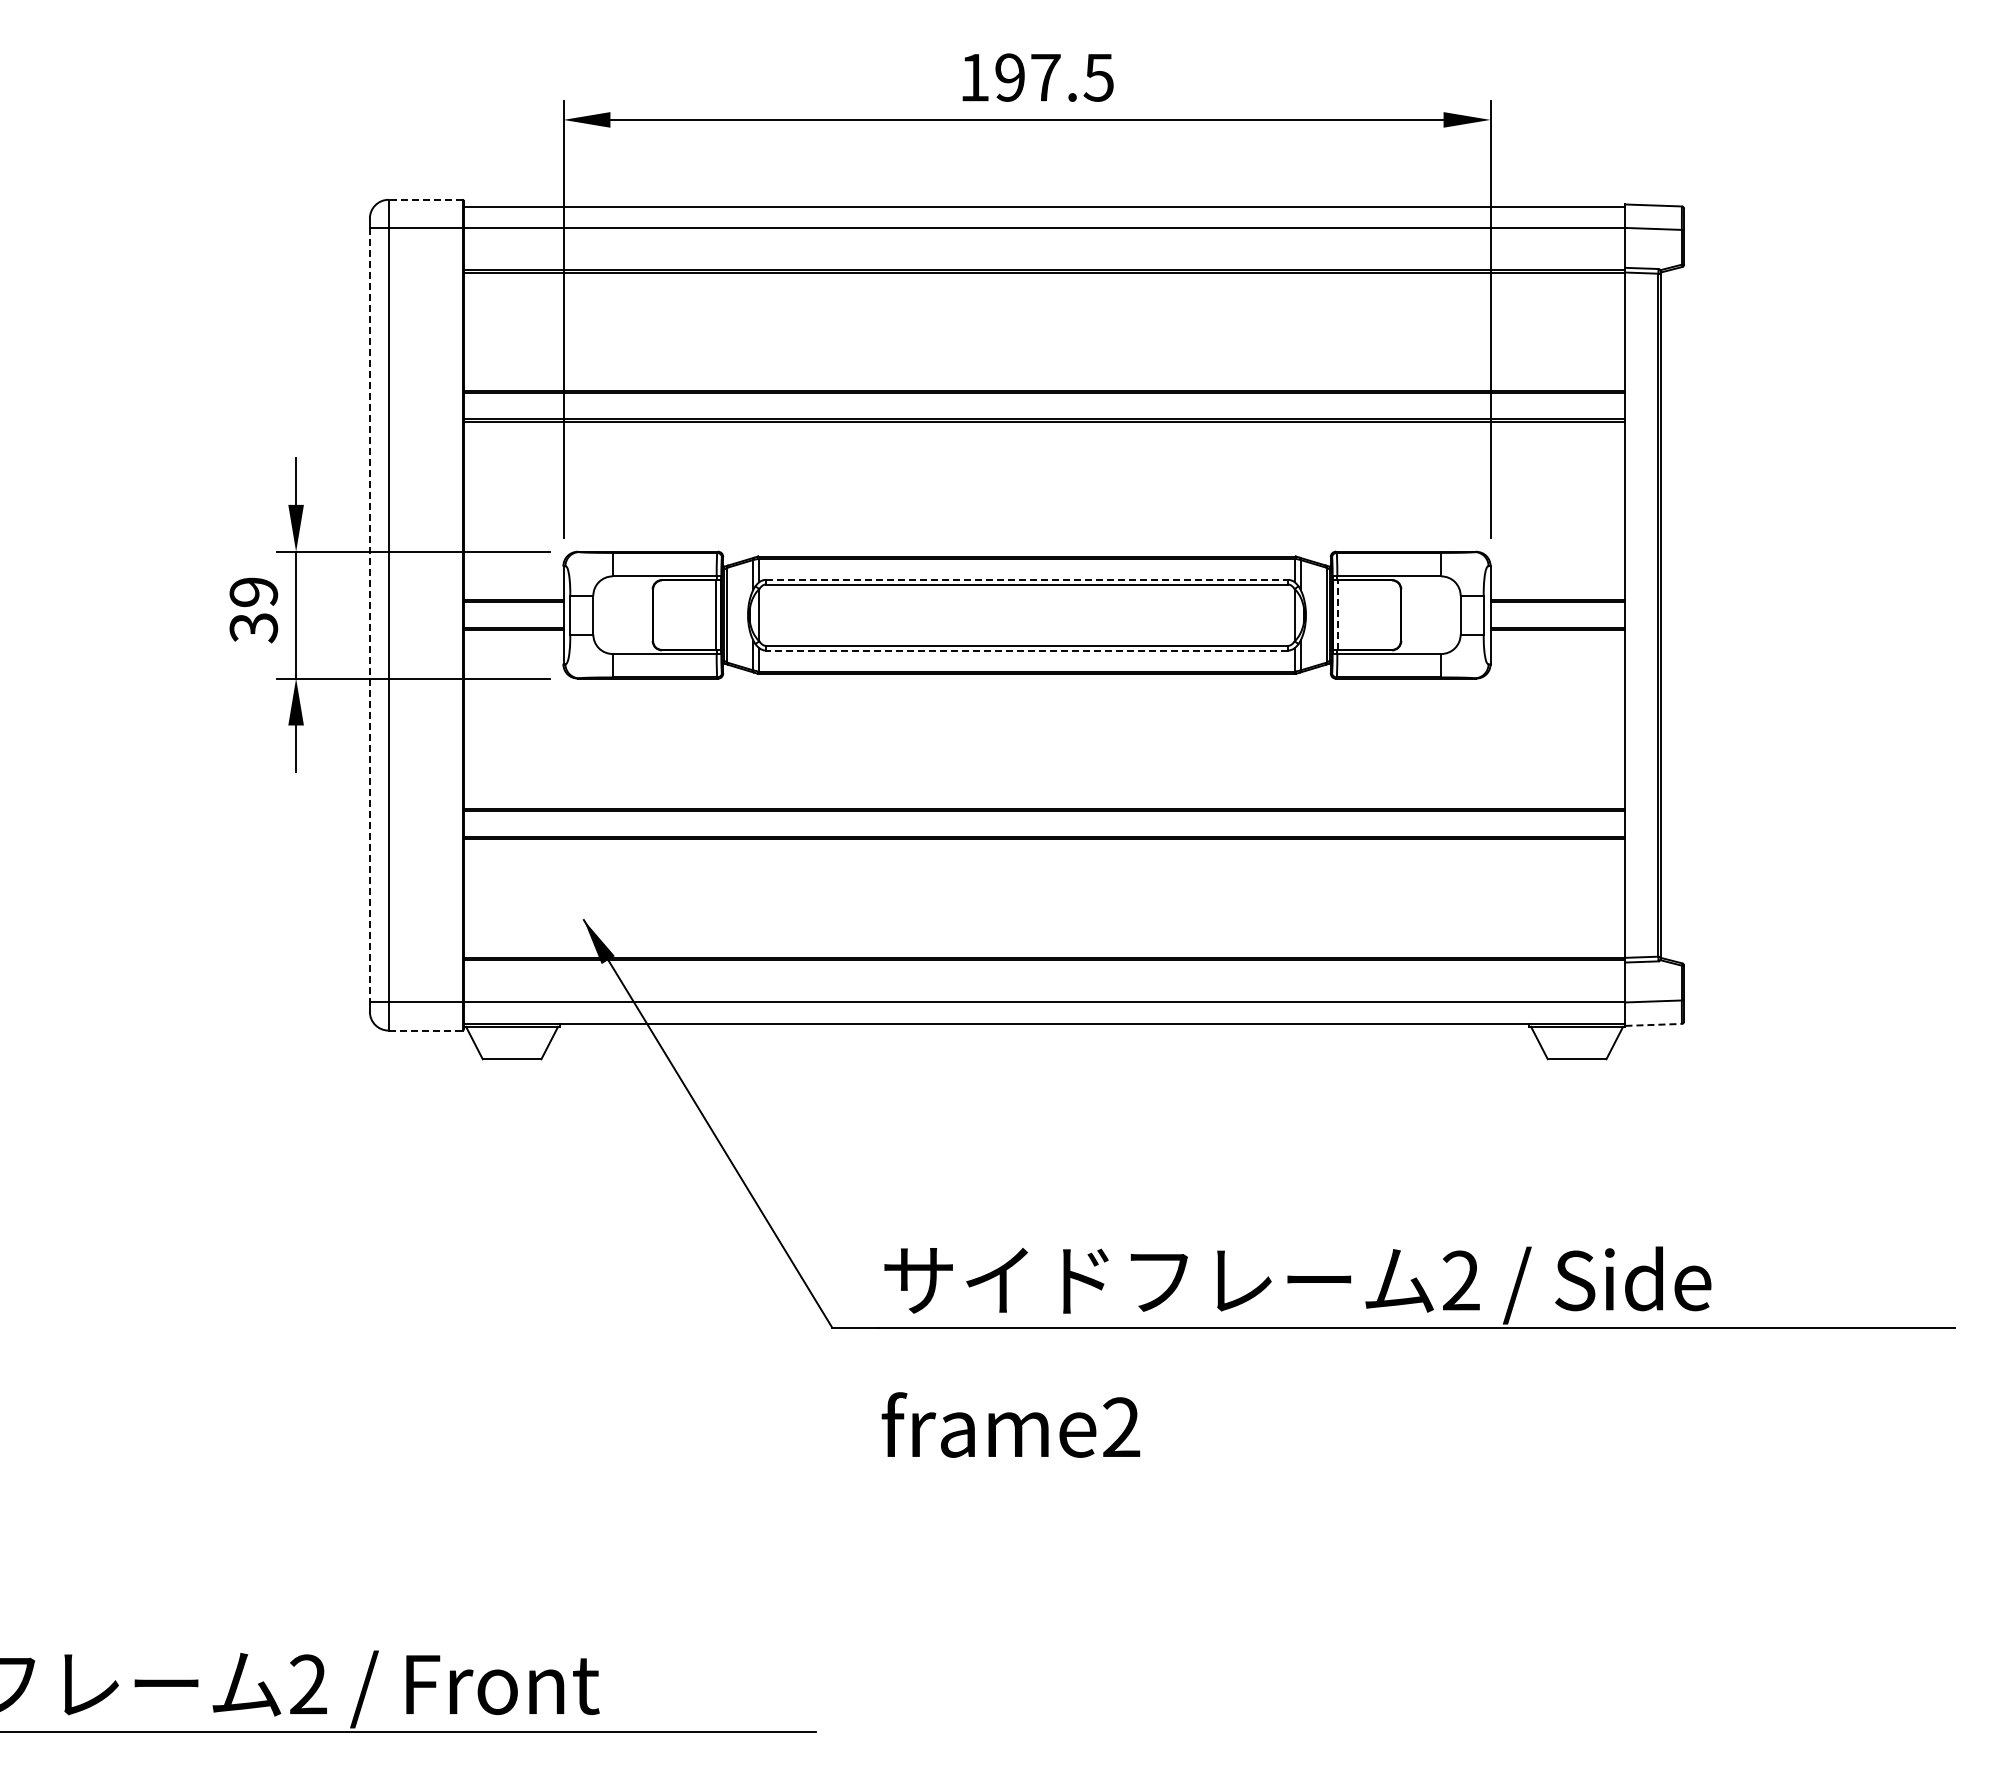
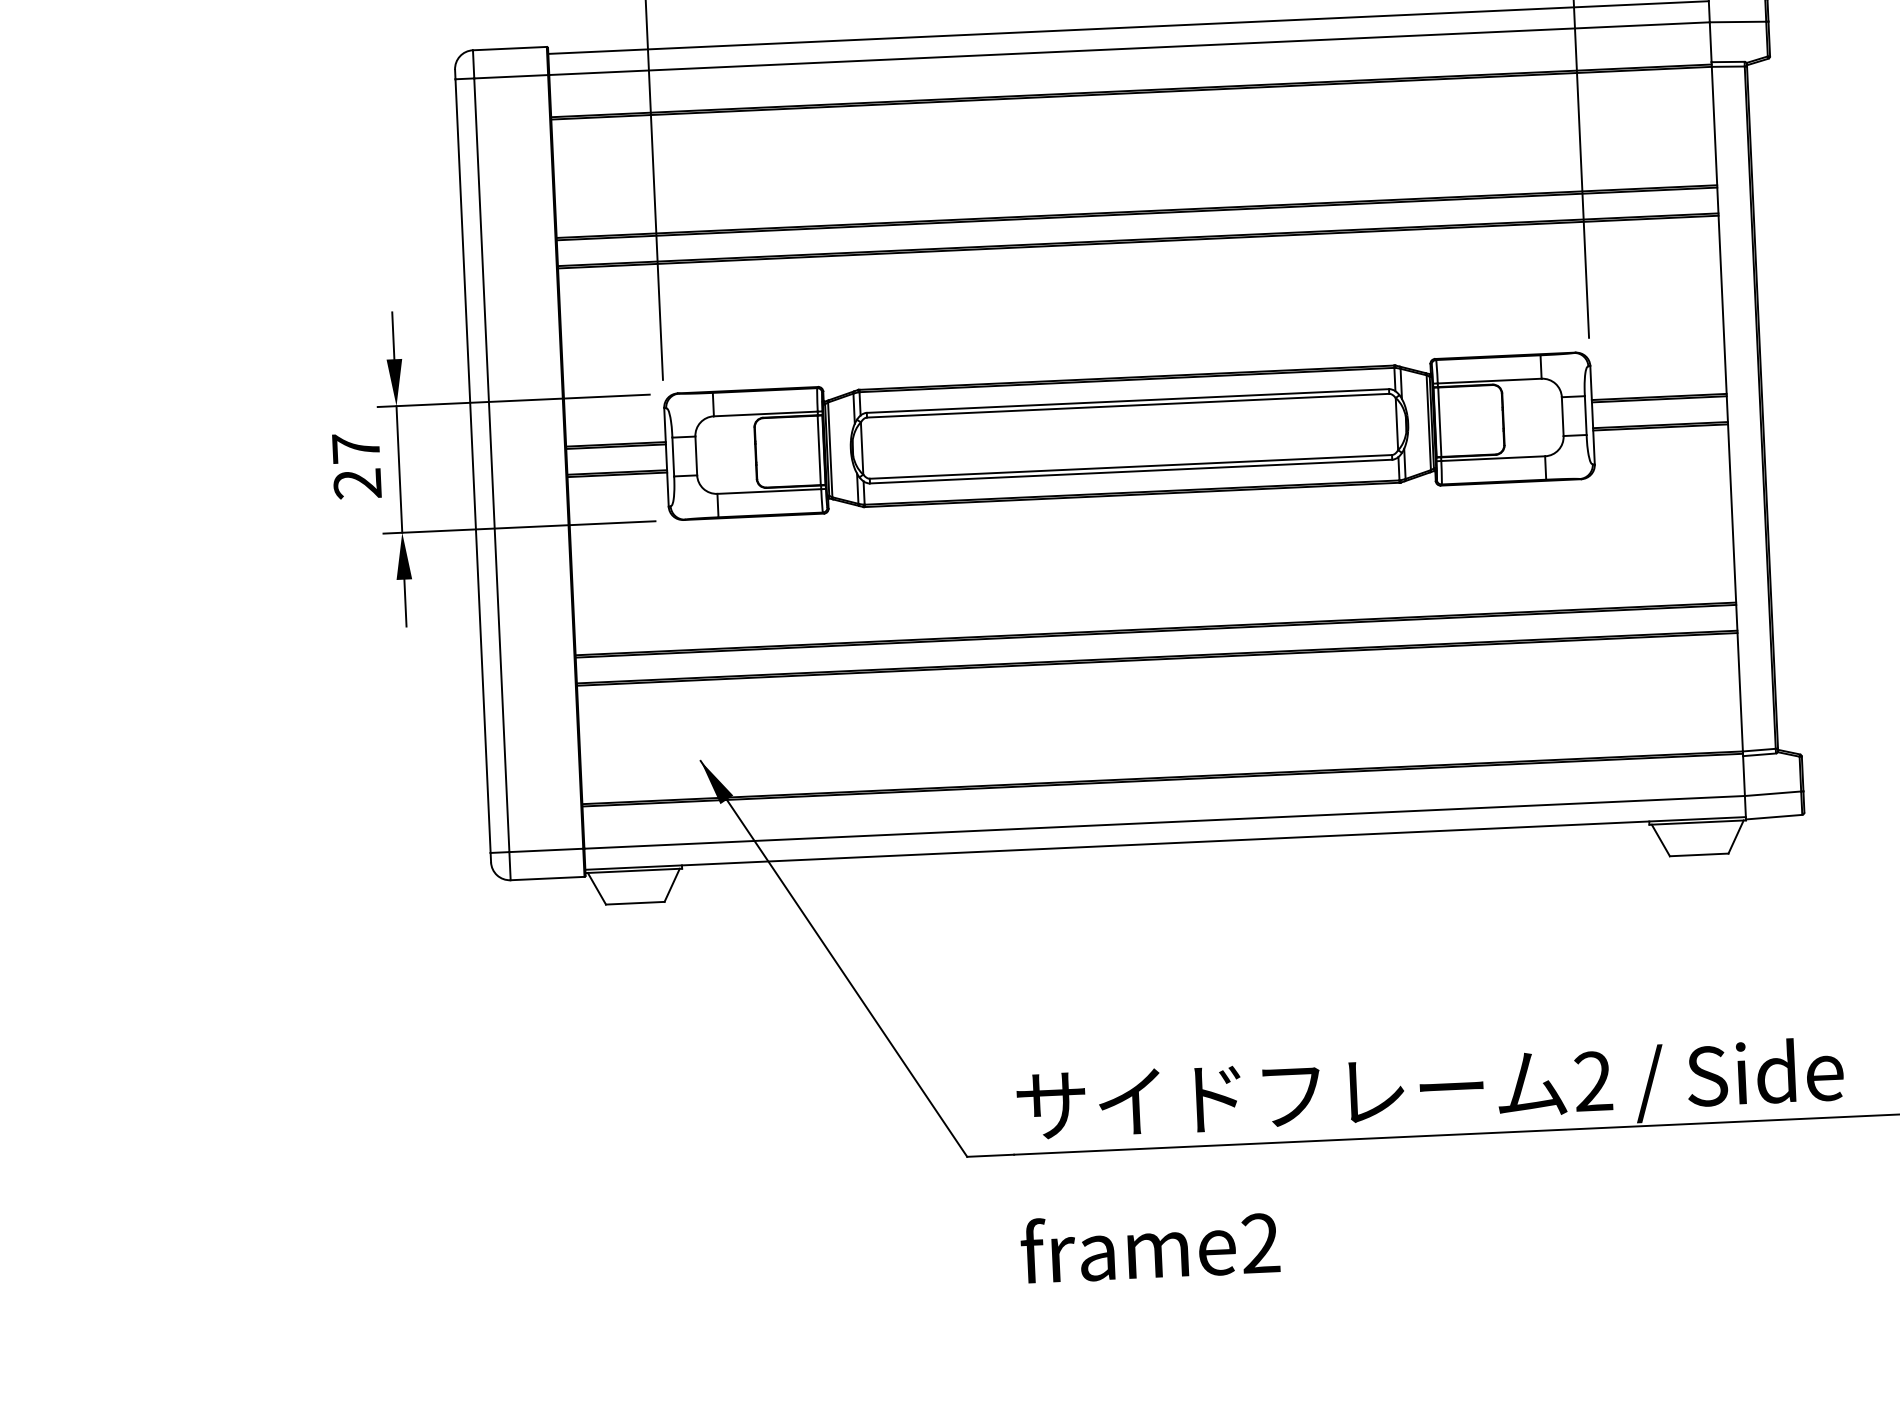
line: (425, 199) -> (509, 48), dashed -> solid
line: (1027, 579) -> (1128, 400), dashed -> solid
text: (253, 610) -> (356, 466), 39 -> 27
line: (369, 615) -> (472, 466), dashed -> solid
line: (1337, 615) -> (1439, 422), dashed -> solid
line: (1026, 650) -> (1130, 471), dashed -> solid
line: (1654, 1024) -> (1774, 816), dashed -> solid
line: (425, 1030) -> (547, 878), dashed -> solid

